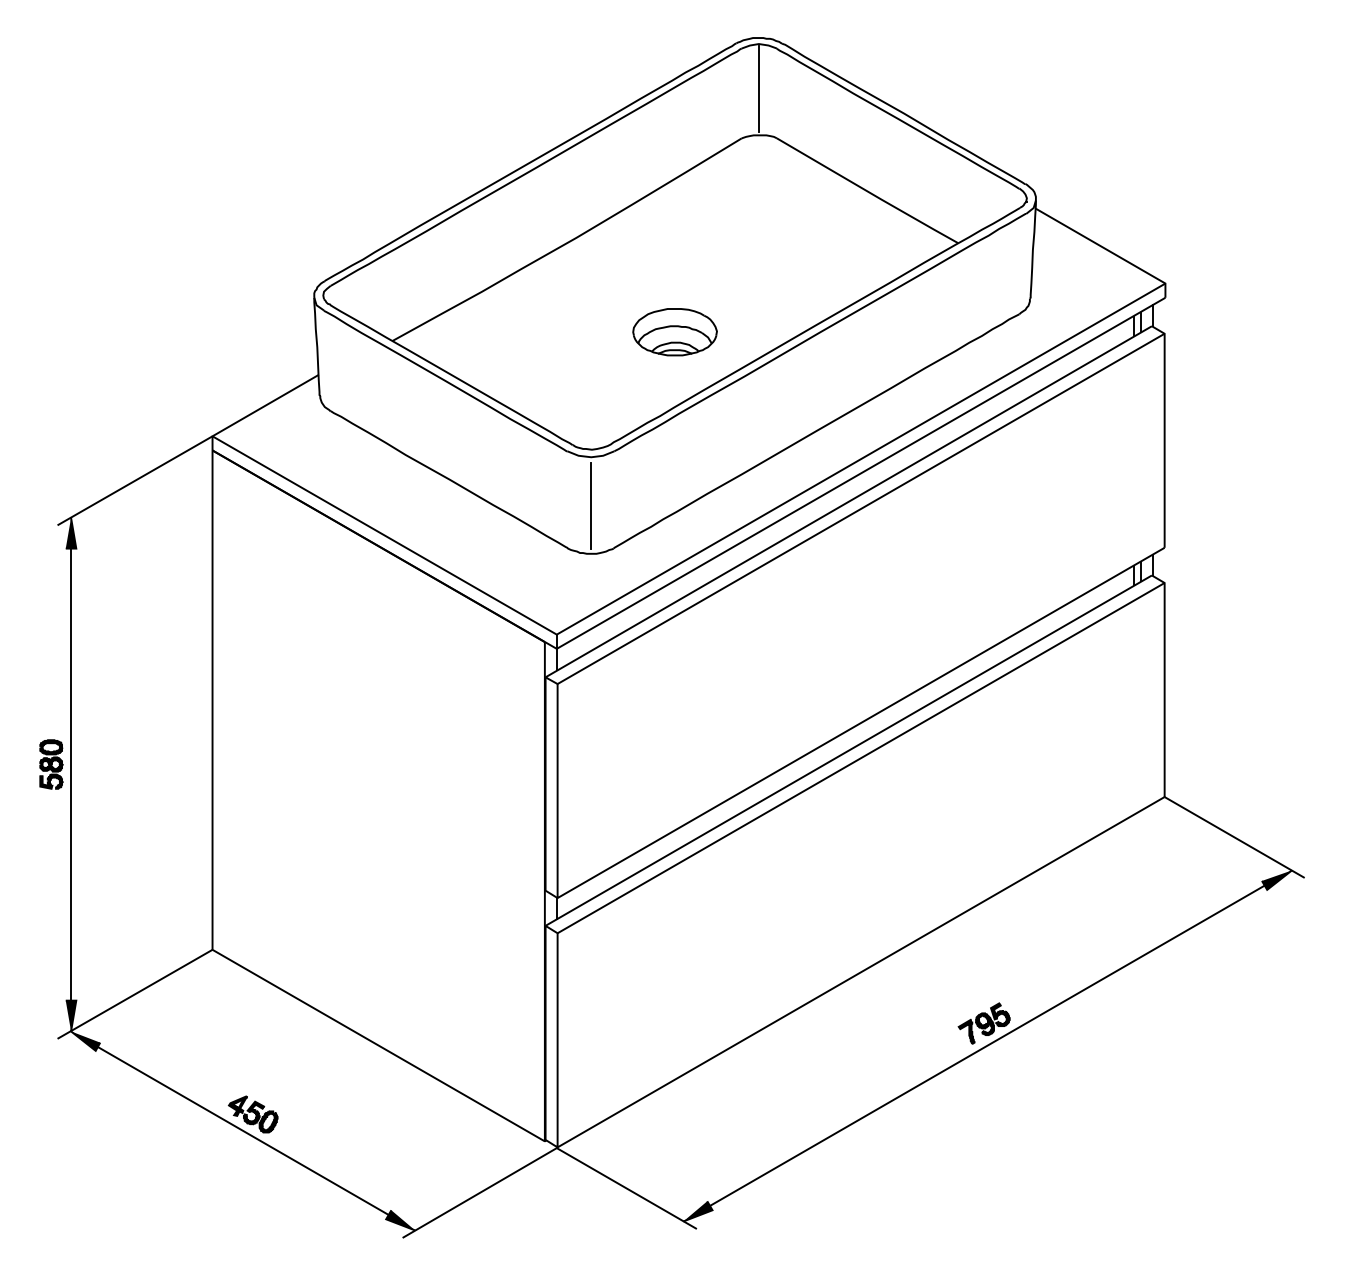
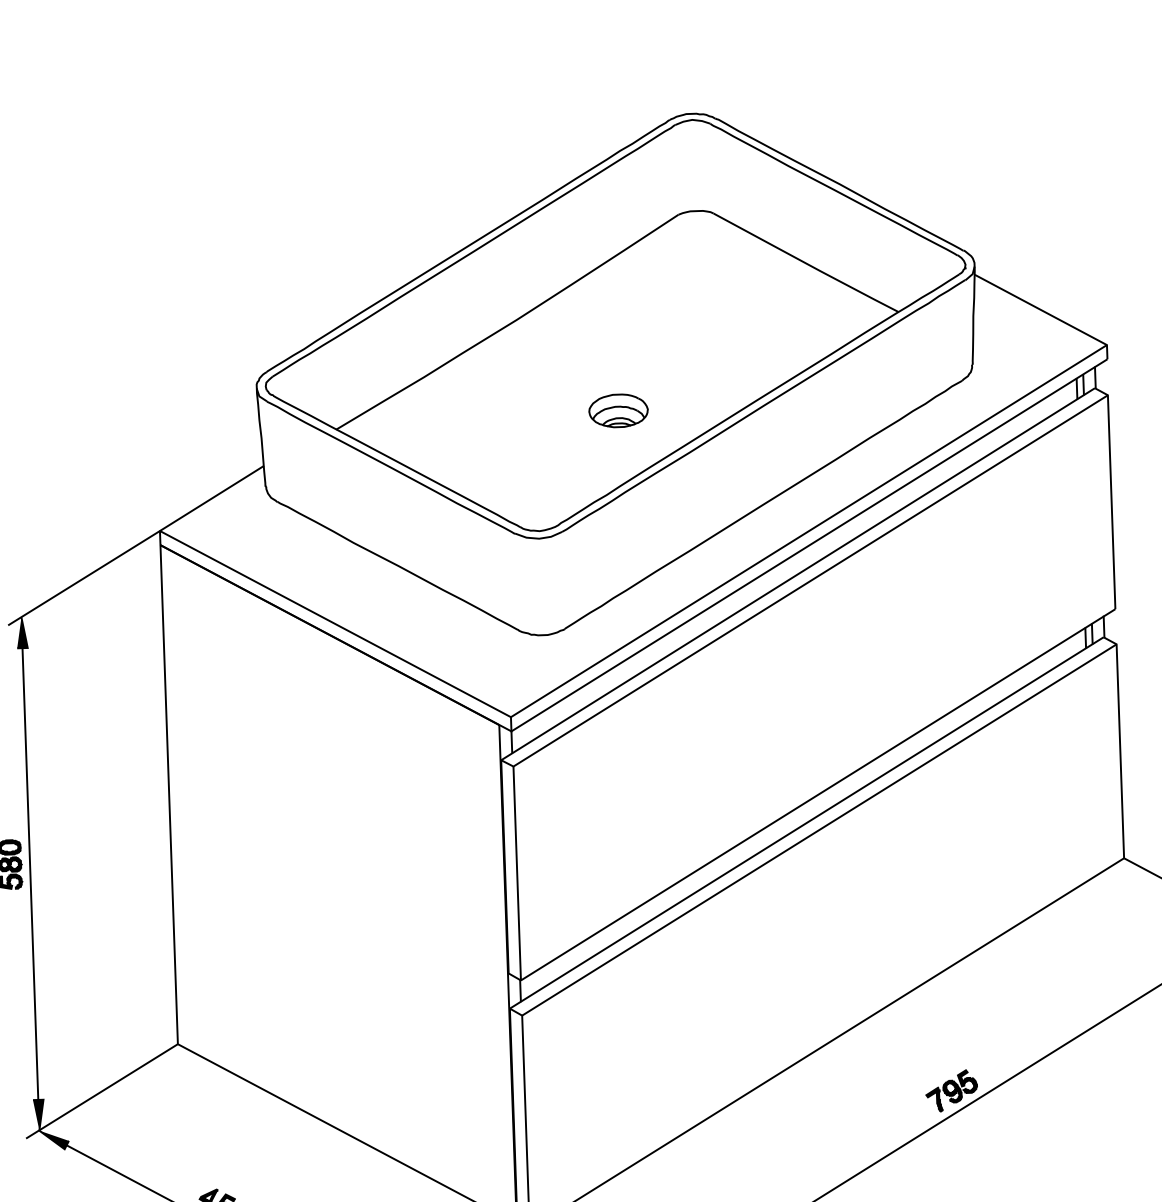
line: (758, 89) -> (693, 165), removed
part: (674, 332) -> (618, 411), size x0.7
line: (591, 506) -> (541, 587), removed

